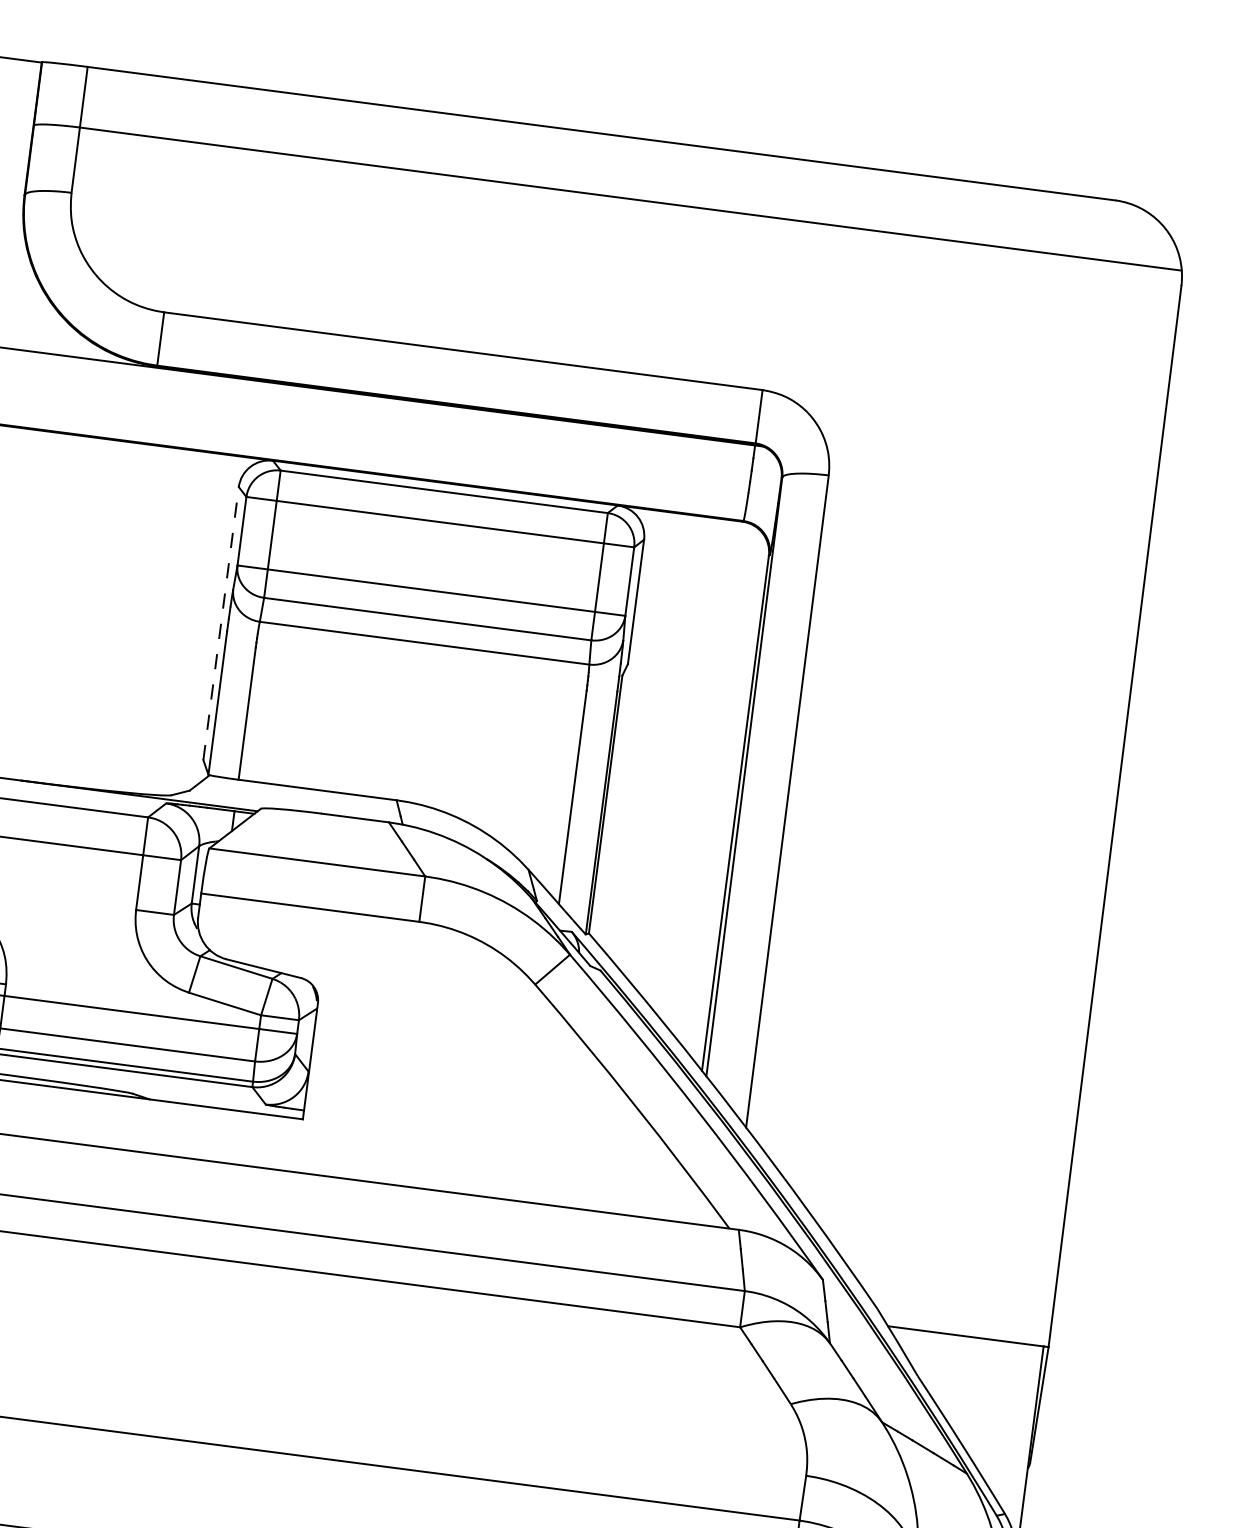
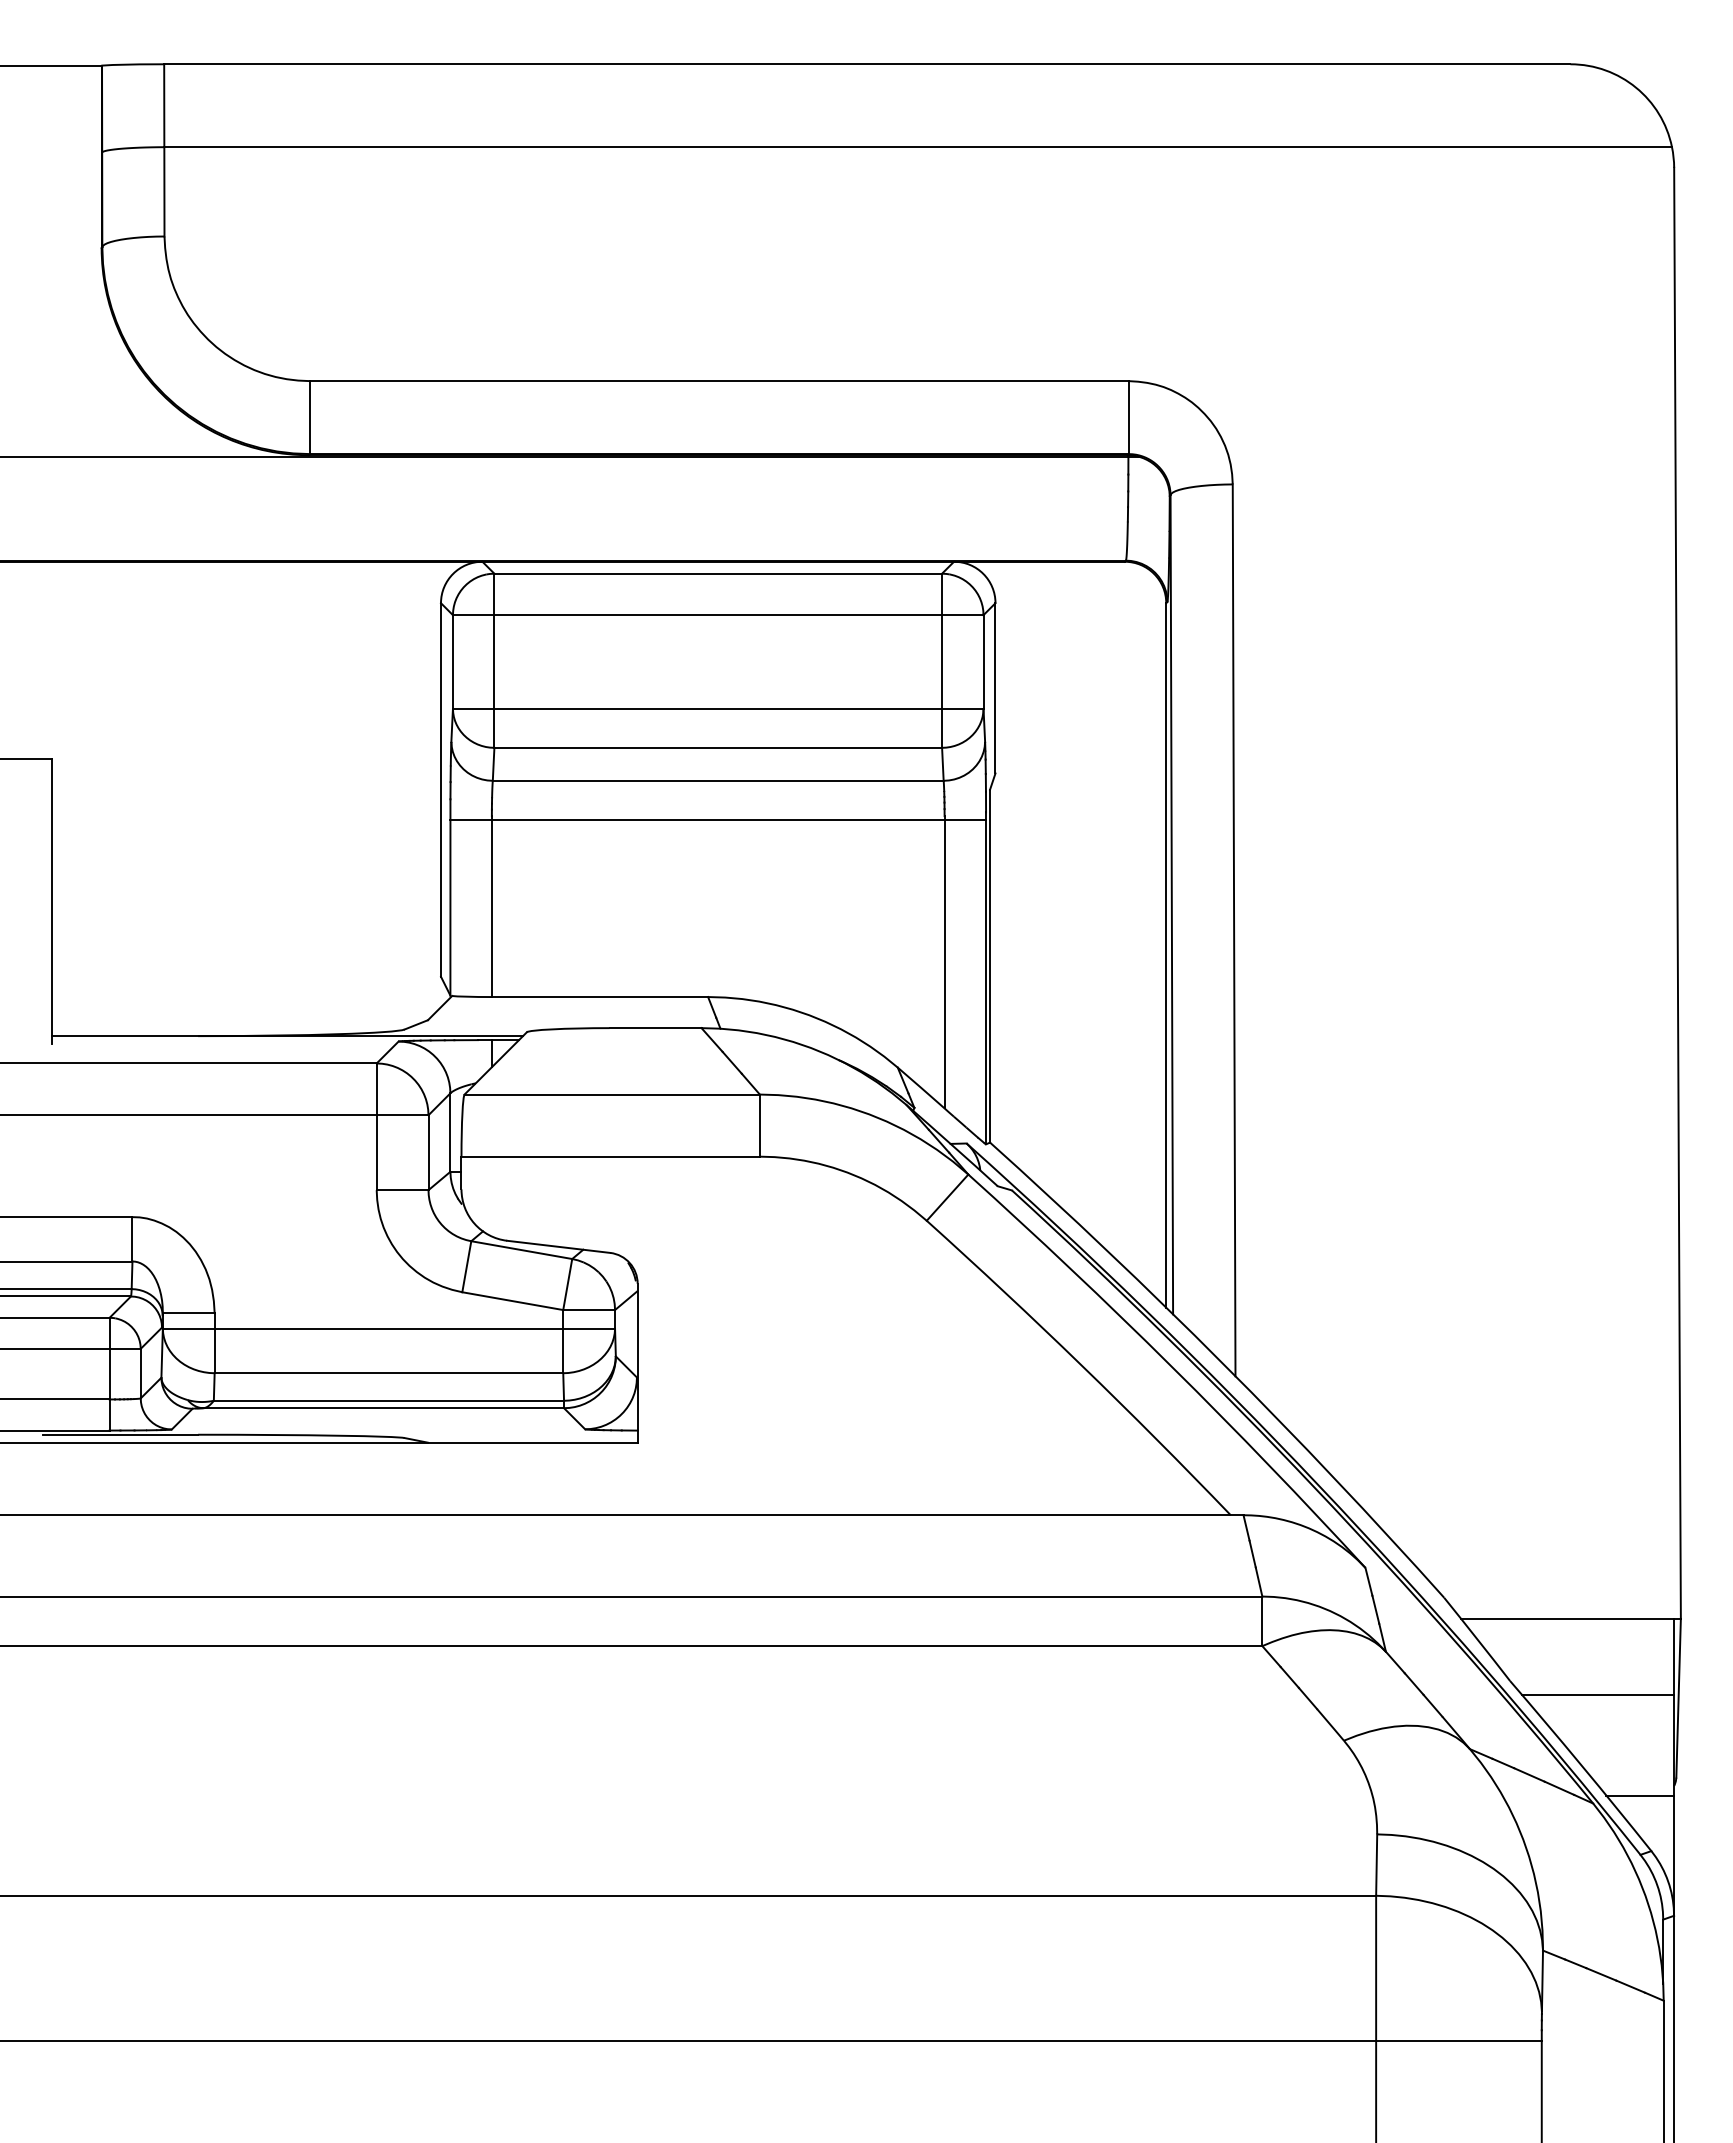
line: (221, 624) -> (441, 790), dashed -> solid
line: (421, 671) -> (718, 819), added
line: (981, 1395) -> (1598, 1695), added
line: (1002, 1472) -> (1640, 1795), added

